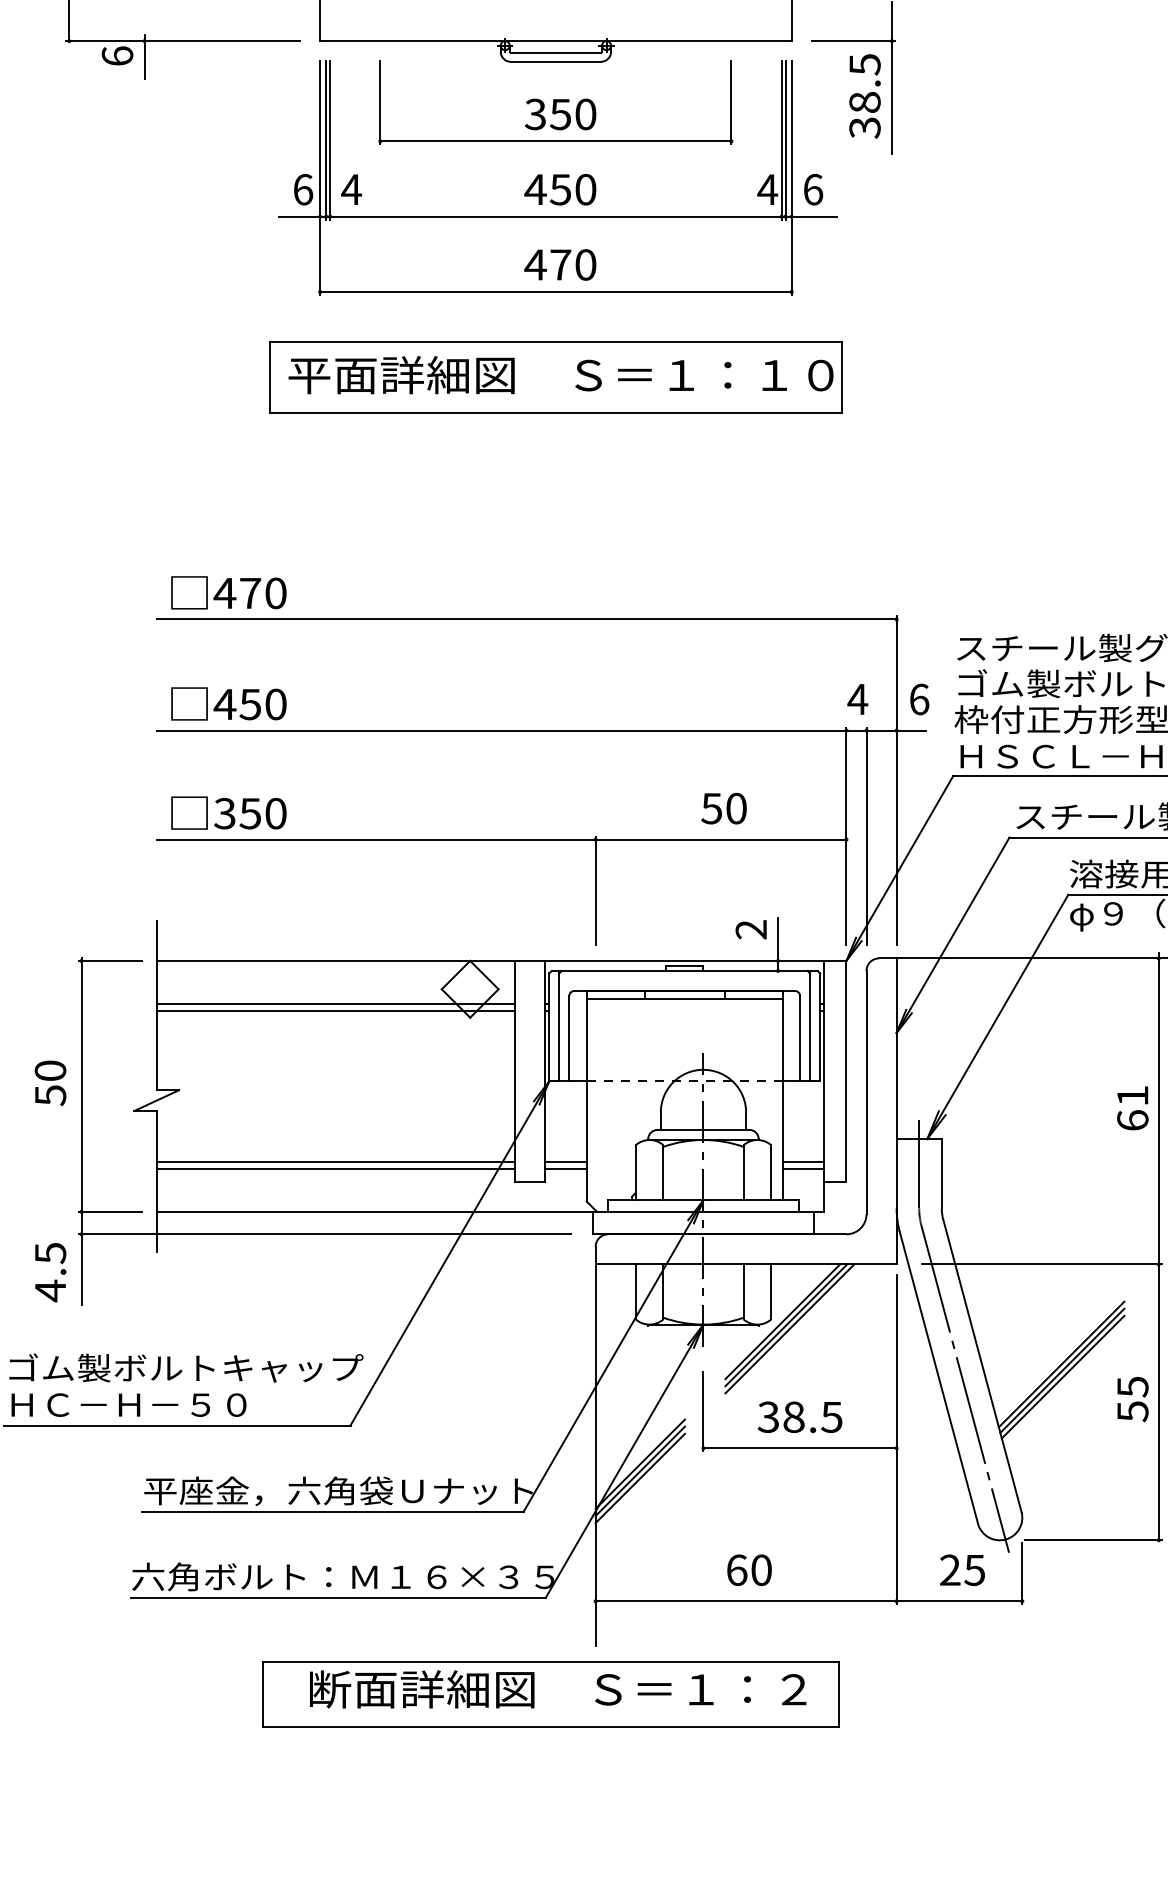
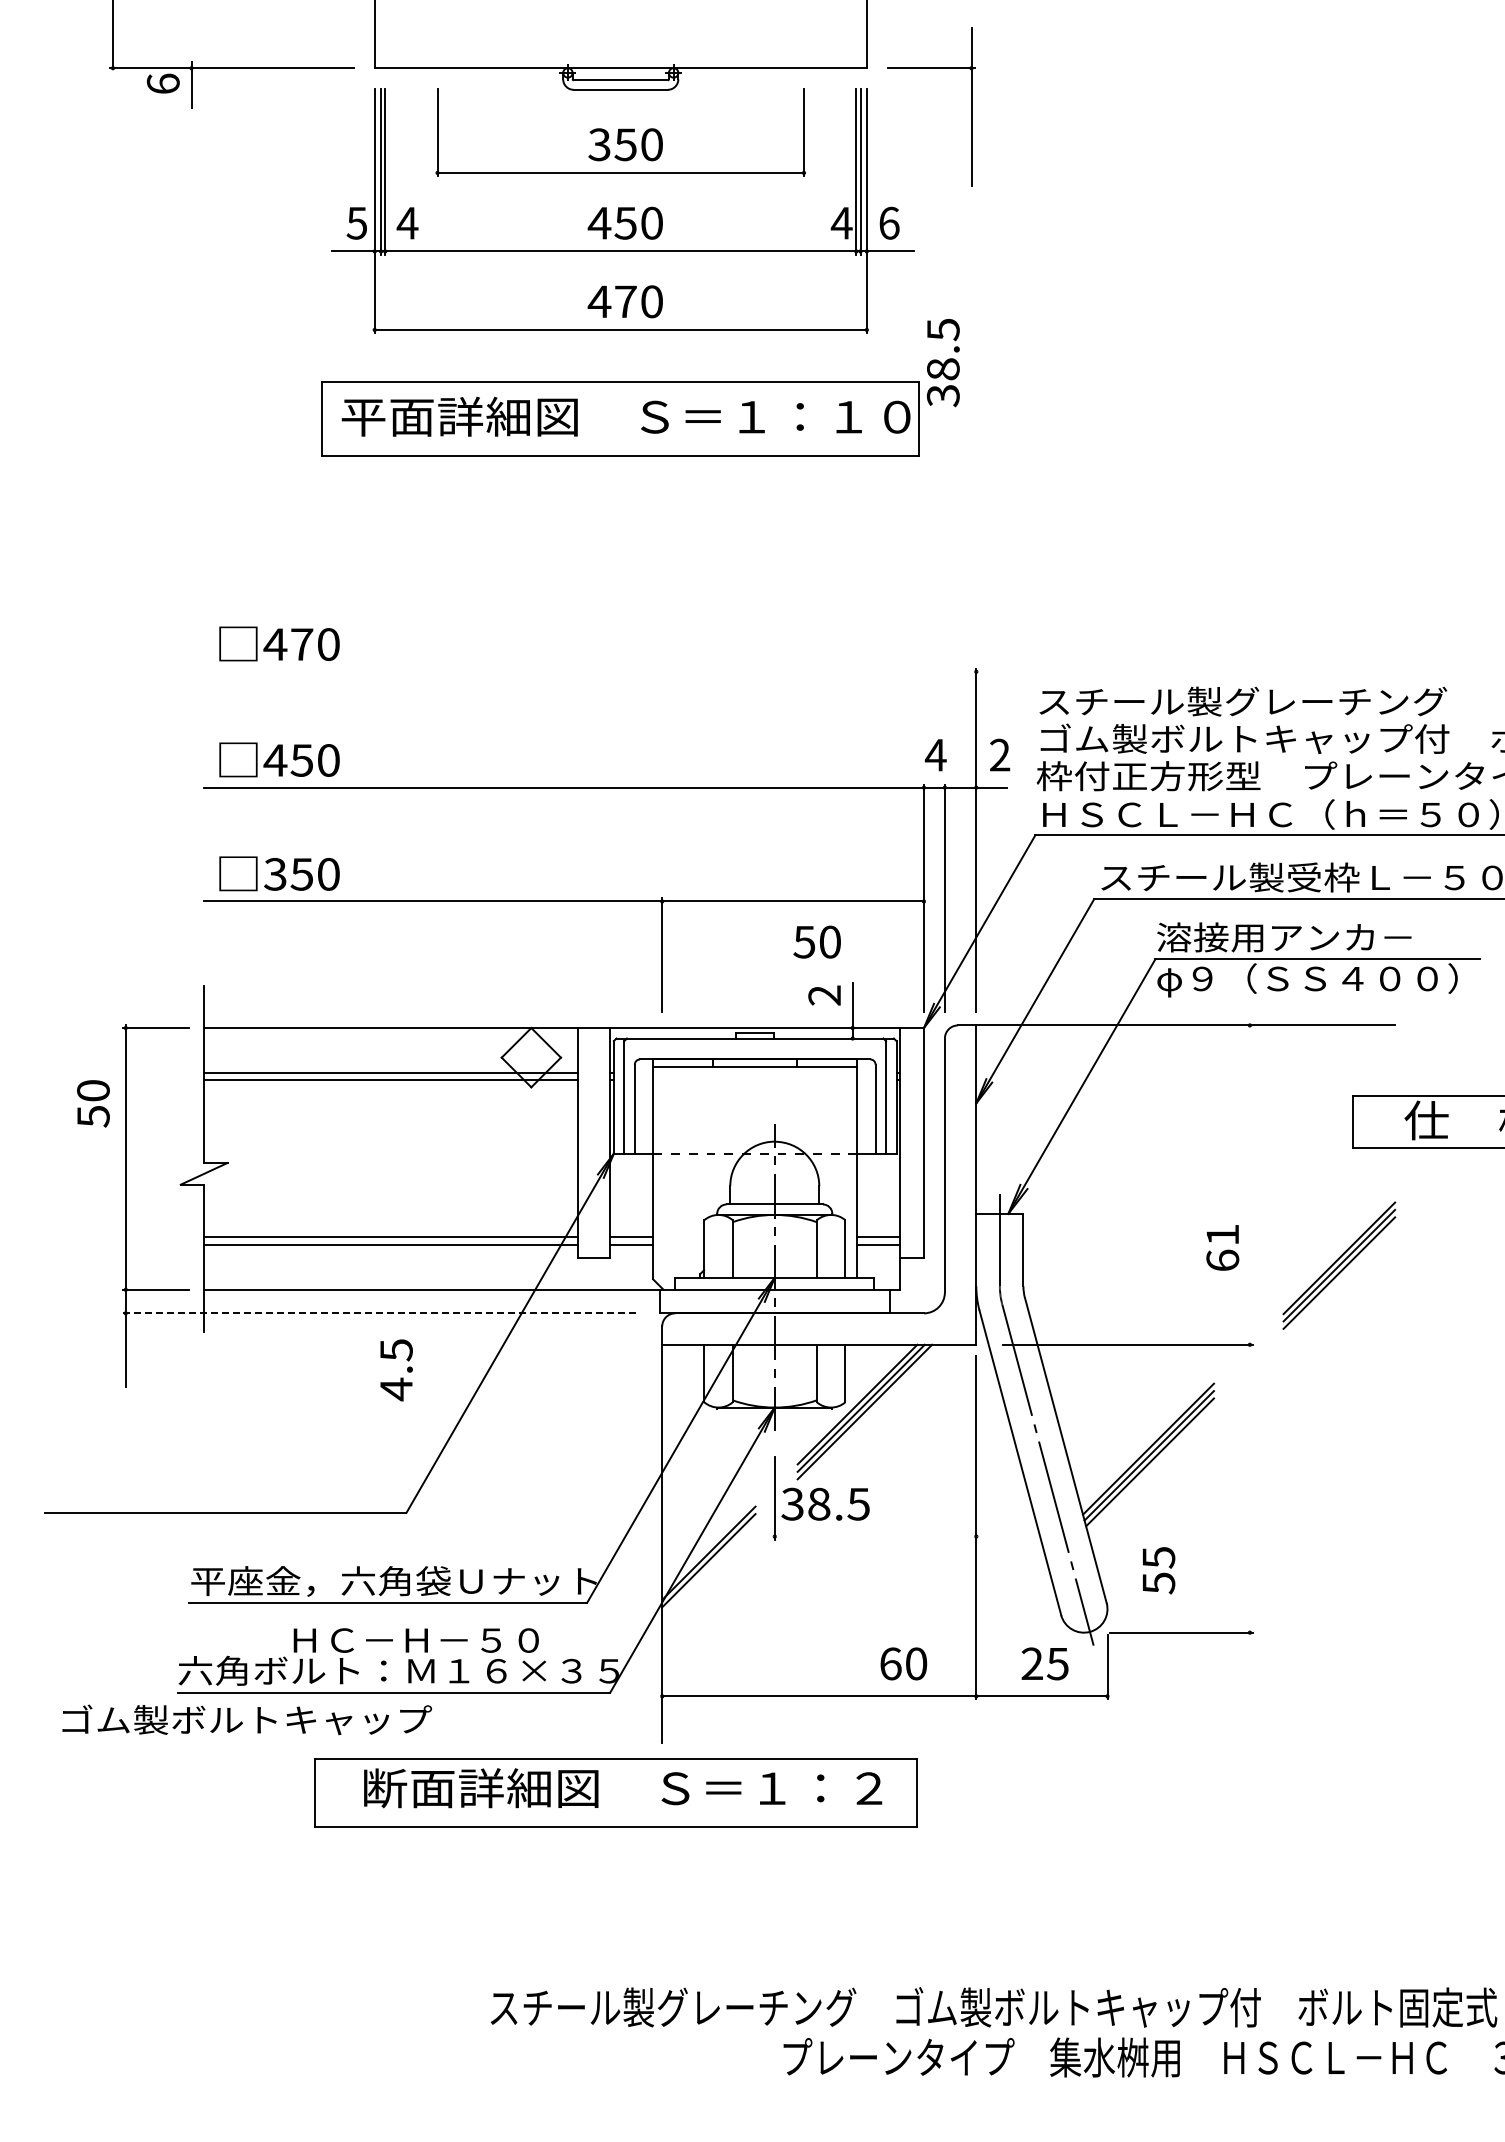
text: (864, 96) -> (942, 363), moved
text: (302, 188) -> (356, 222), 6 -> 5
line: (526, 619) -> (590, 671), removed
text: (919, 698) -> (1000, 754), 6 -> 2
text: (723, 808) -> (816, 941), moved
text: (50, 1083) -> (93, 1103), moved
text: (1132, 1107) -> (1222, 1247), moved
line: (324, 1234) -> (379, 1313), solid -> dashed
line: (1158, 1246) -> (1249, 1326), removed
text: (50, 1272) -> (396, 1370), moved
text: (185, 1367) -> (246, 1719), moved
text: (1133, 1399) -> (1159, 1570), moved
text: (128, 1405) -> (415, 1640), moved
text: (800, 1416) -> (825, 1503), moved
line: (800, 1448) -> (875, 1536), removed
line: (639, 1477) -> (708, 1567), removed
text: (749, 1569) -> (903, 1663), moved

